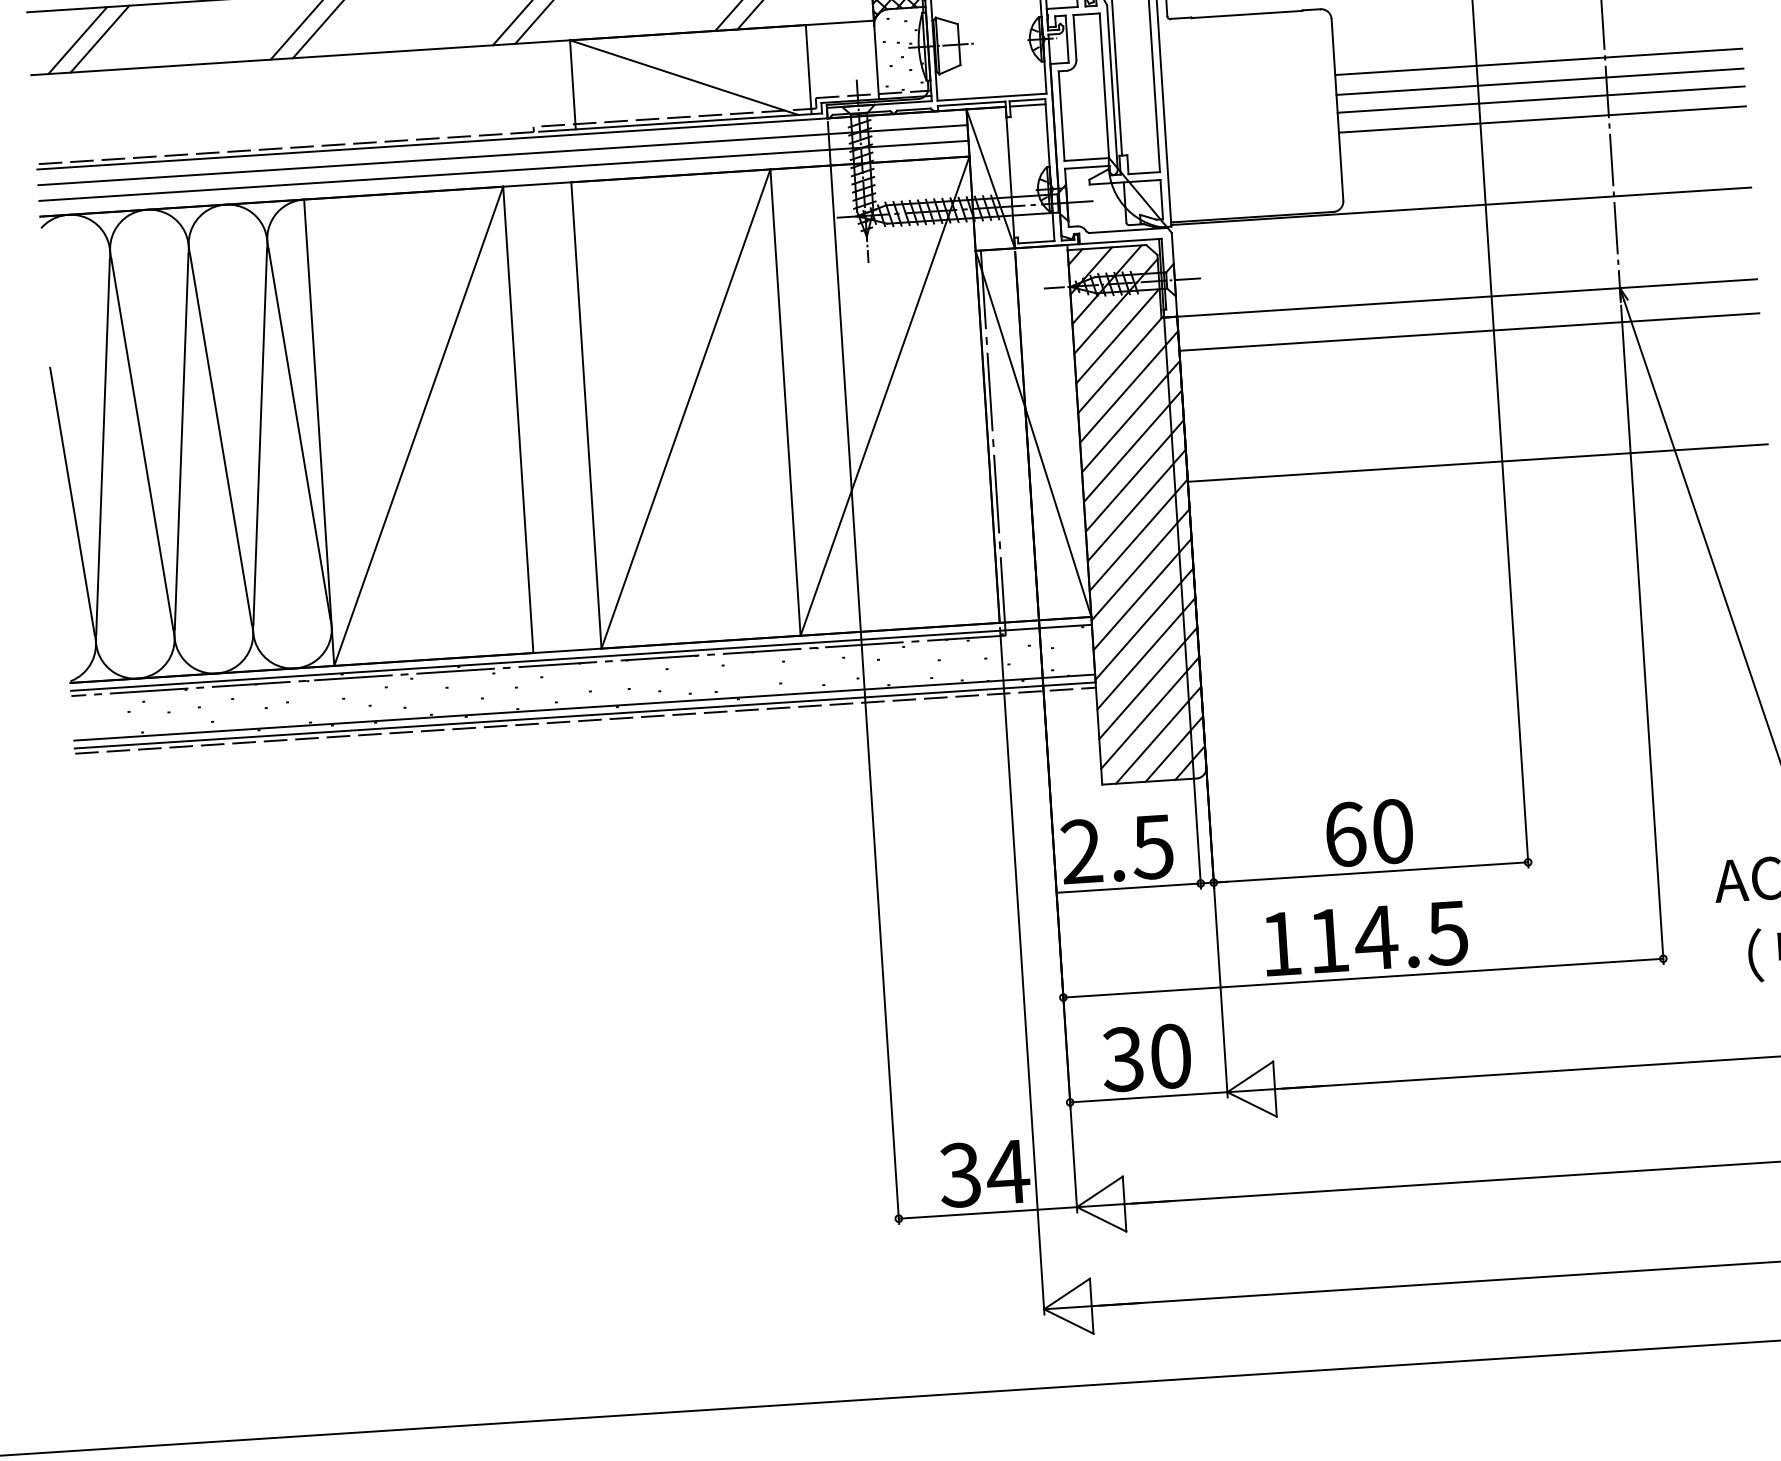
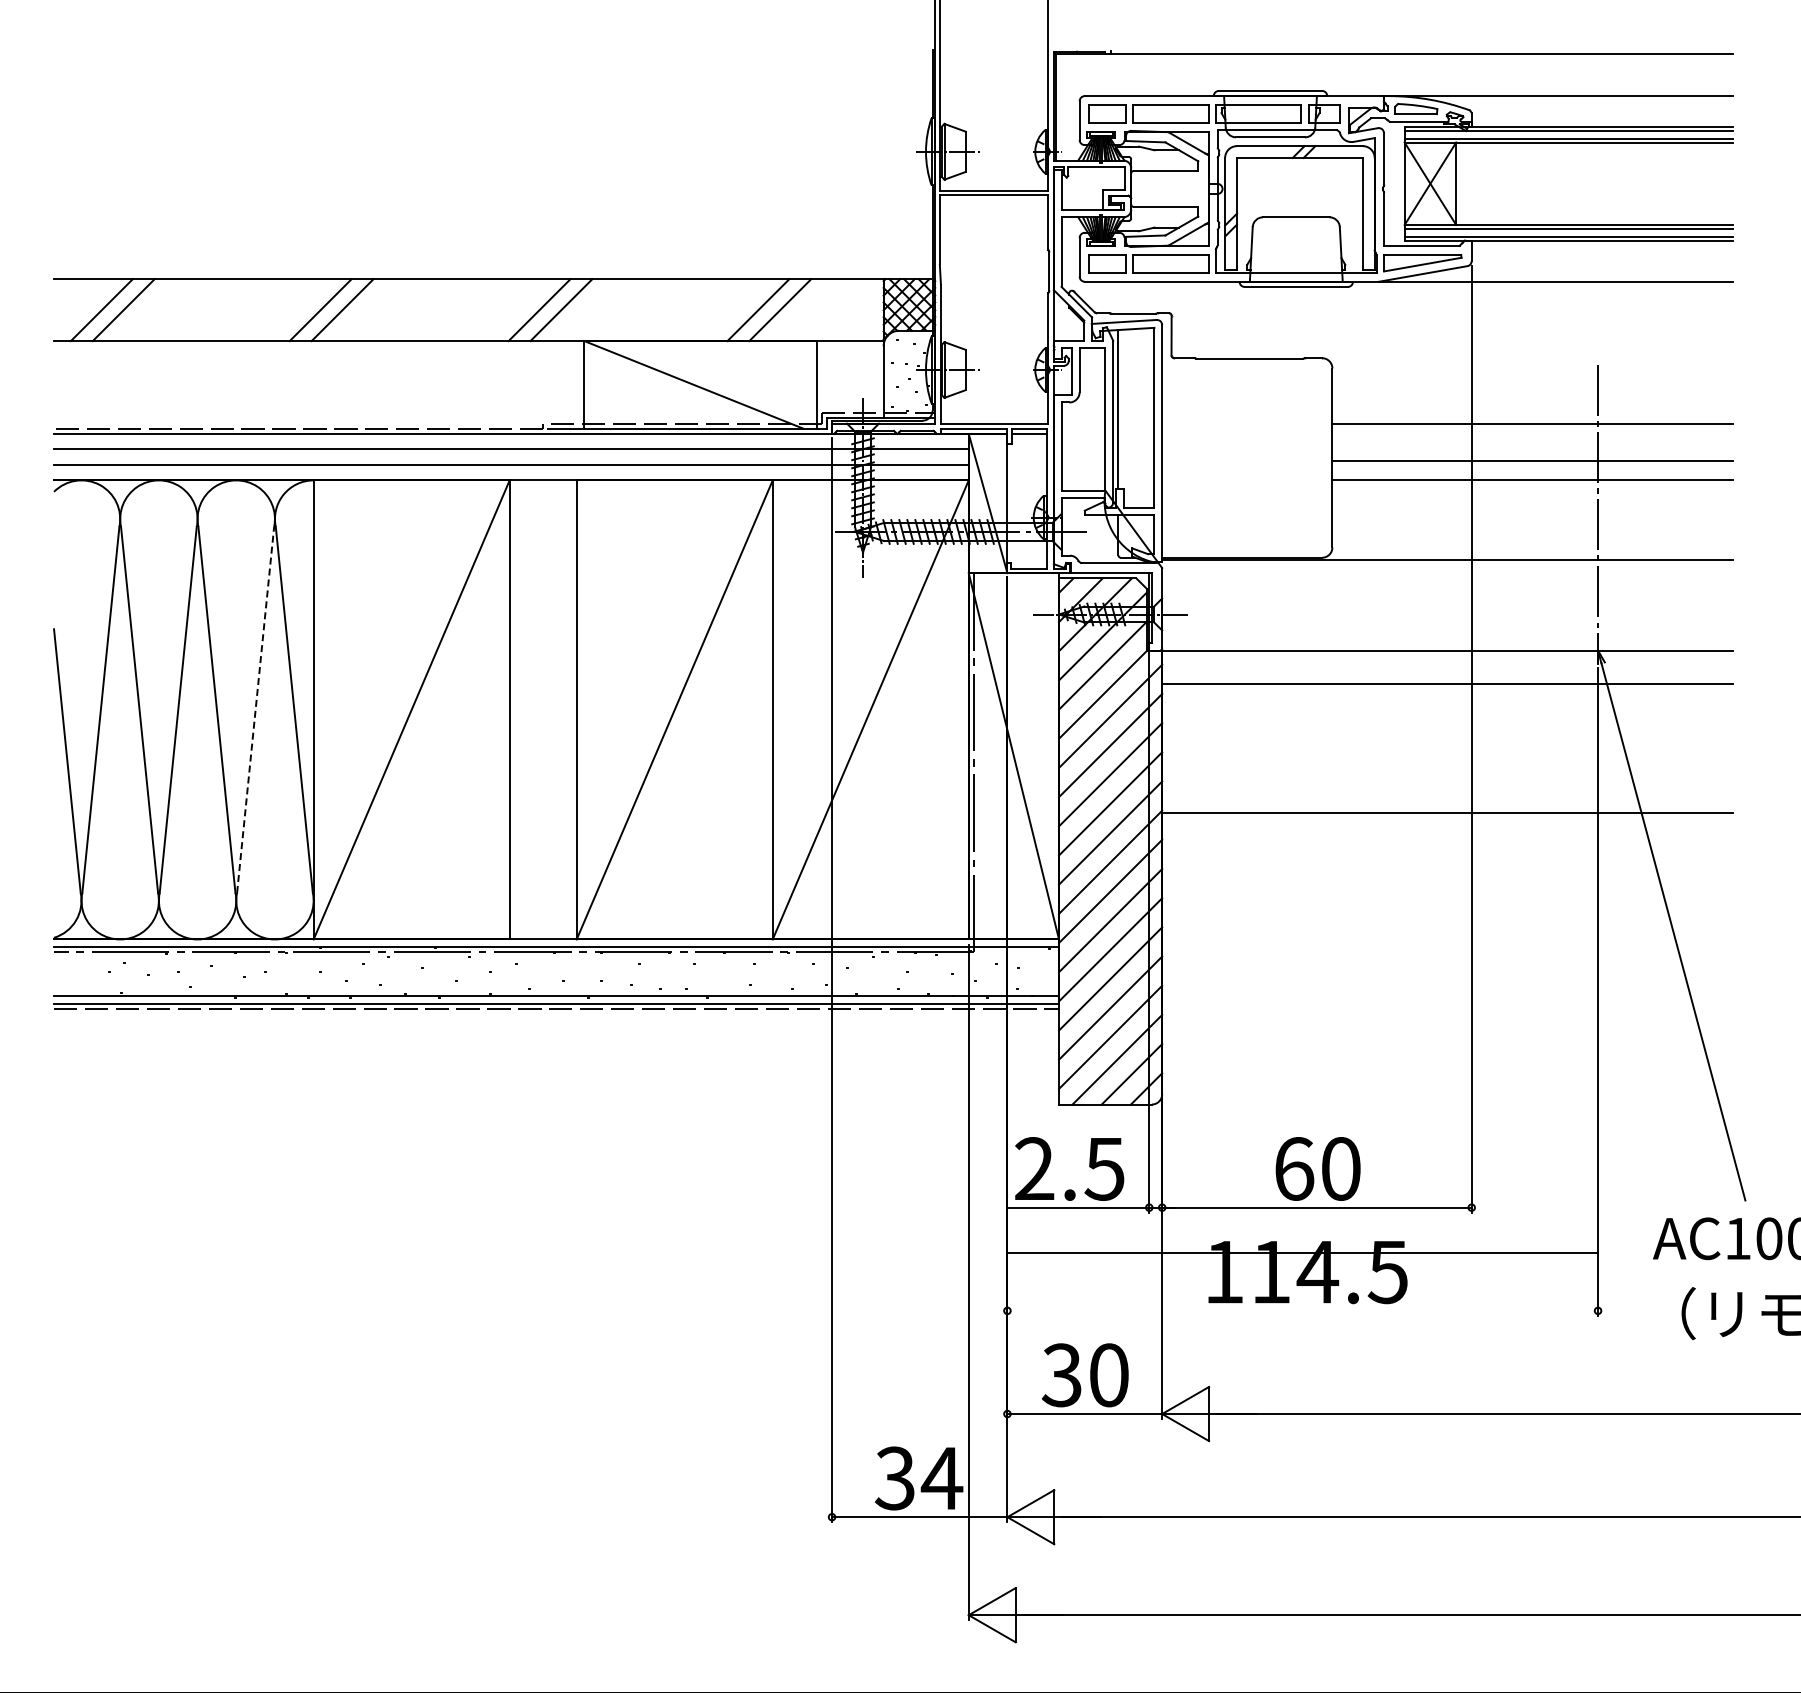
line: (1539, 82) -> (1532, 443), removed
line: (260, 436) -> (255, 709), solid -> dashed
line: (1363, 977) -> (1302, 1252), moved

